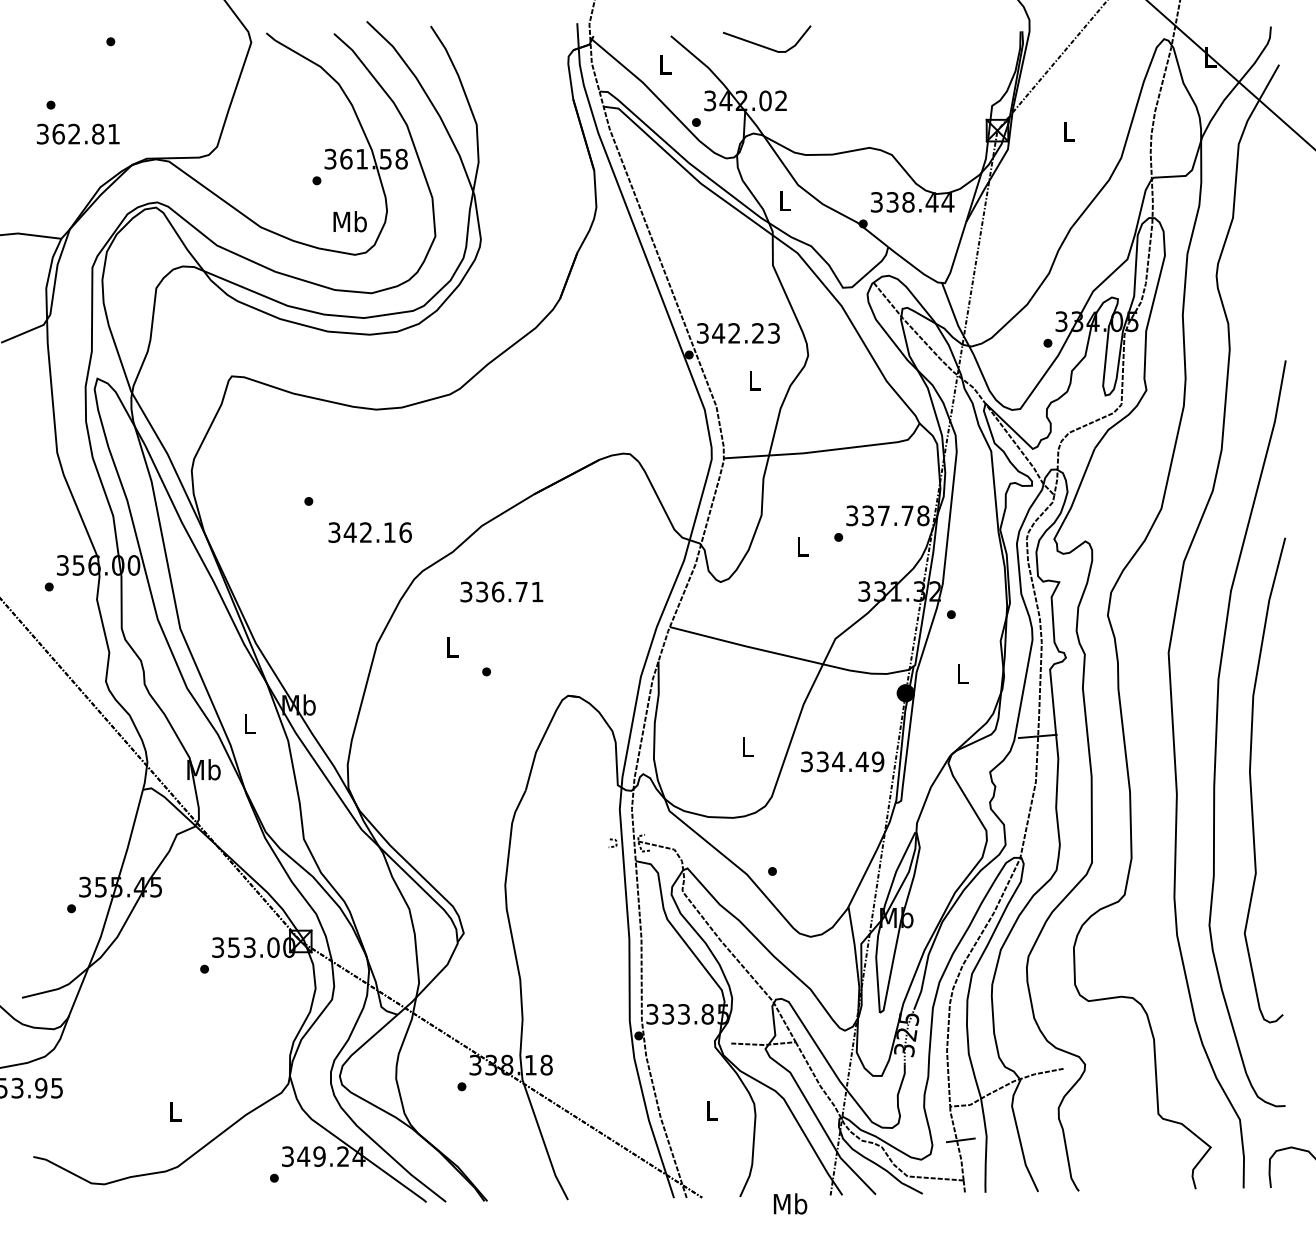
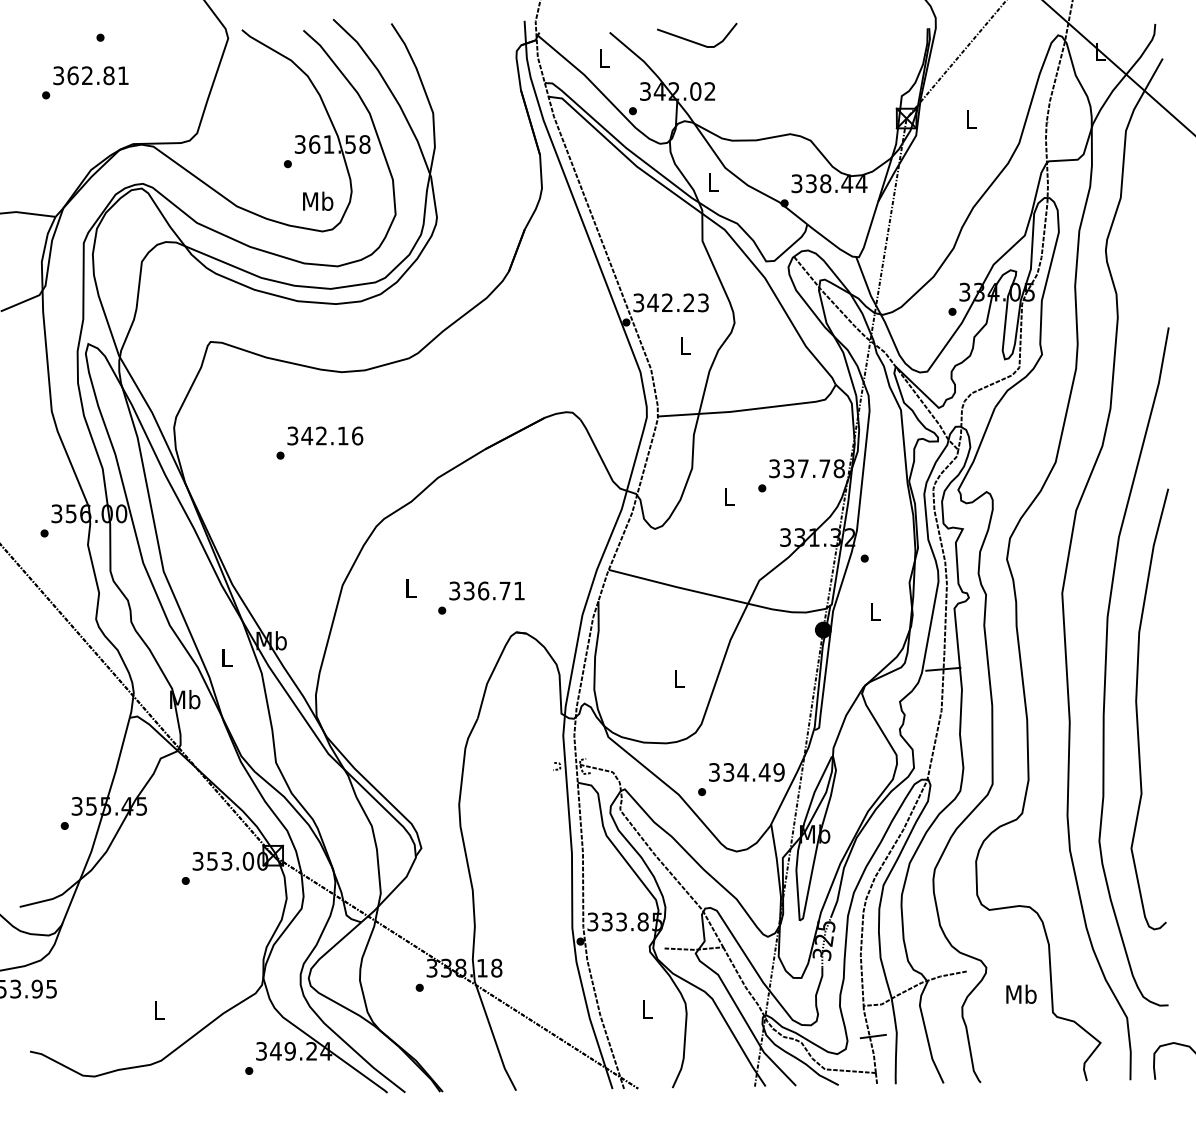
text: (77, 133) -> (90, 75), moved
text: (370, 532) -> (325, 435), moved
text: (501, 591) -> (486, 590), moved
text: (842, 761) -> (746, 772), moved
text: (790, 1202) -> (1021, 993), moved

